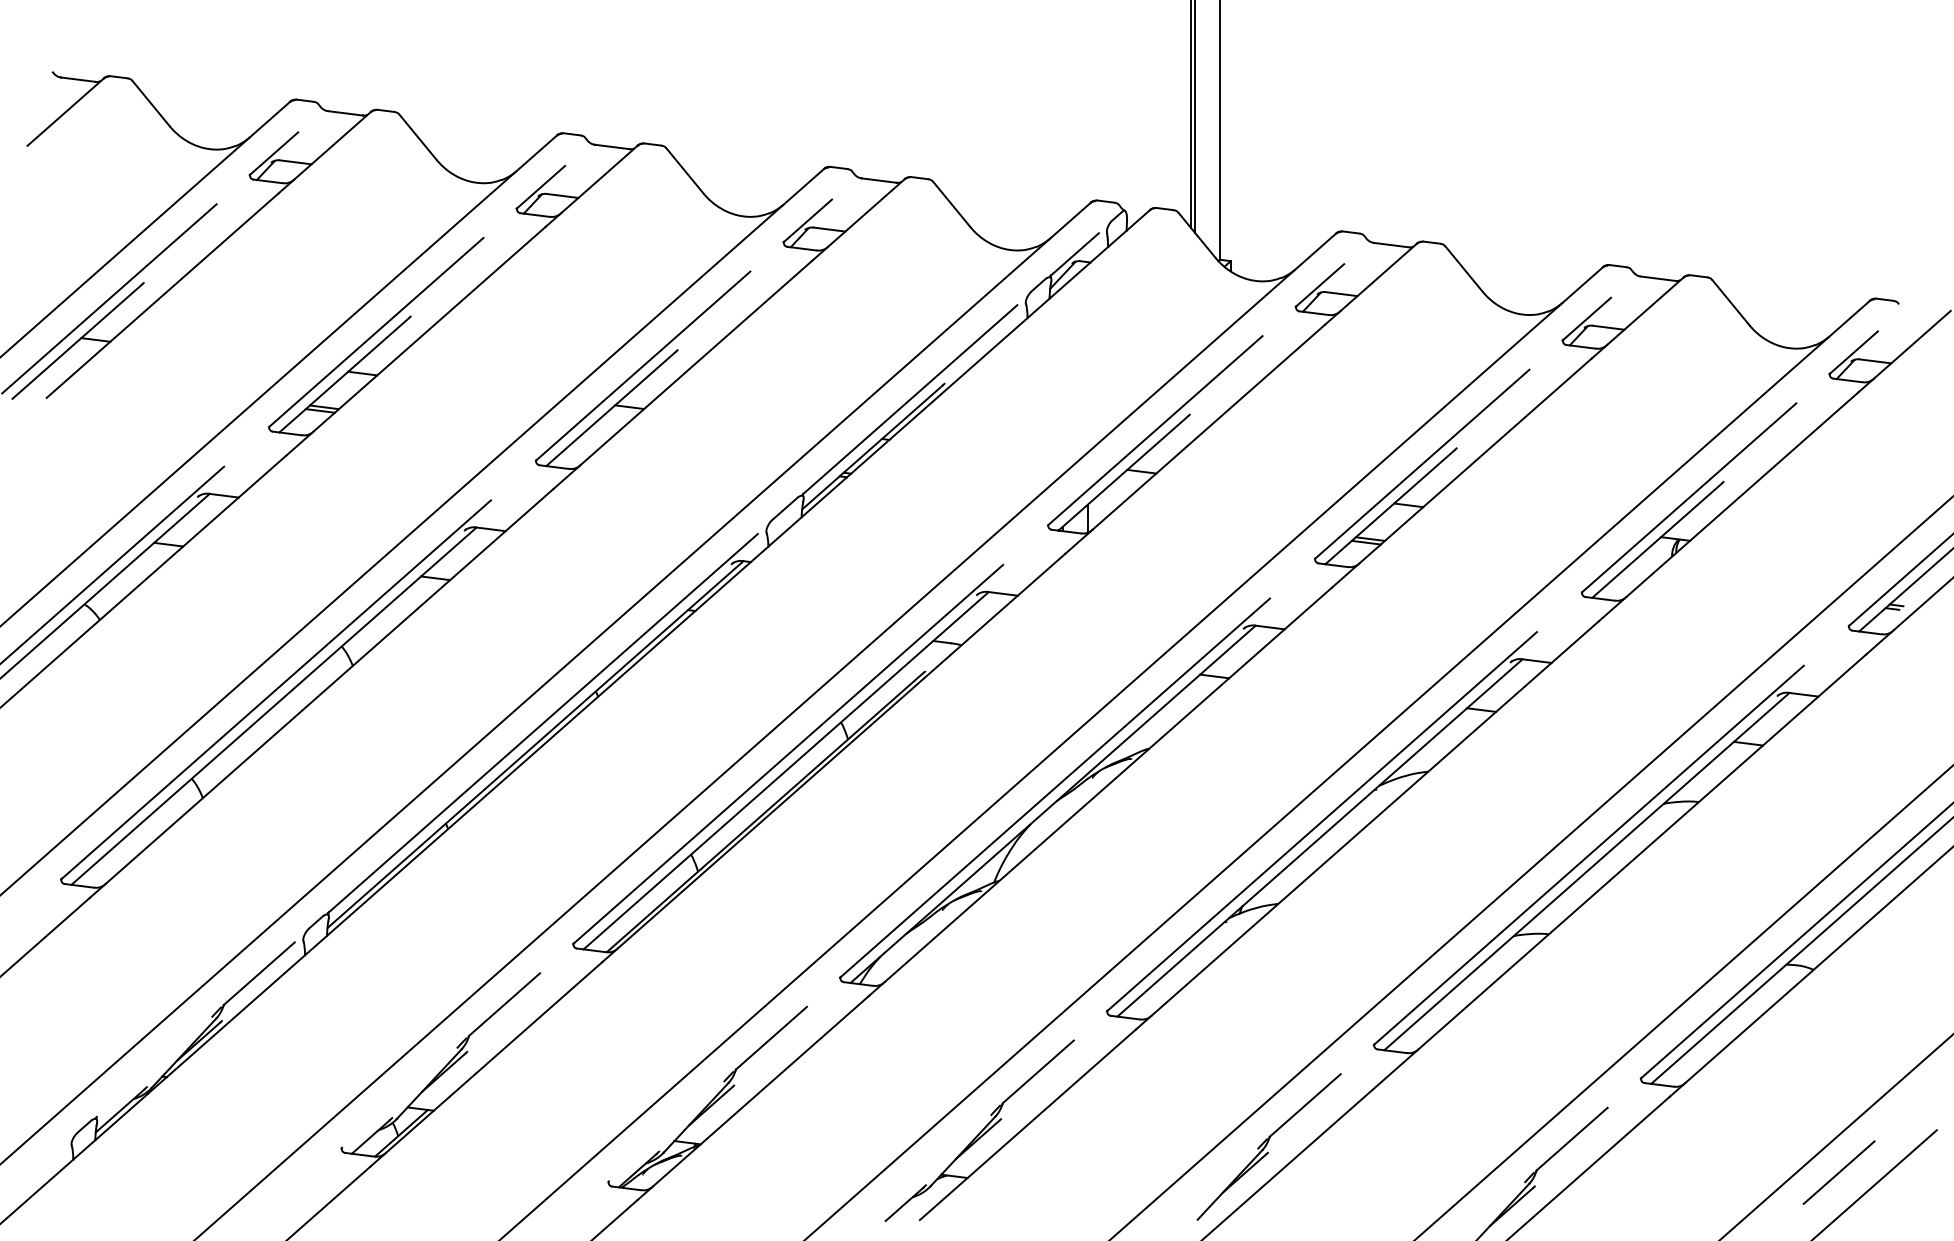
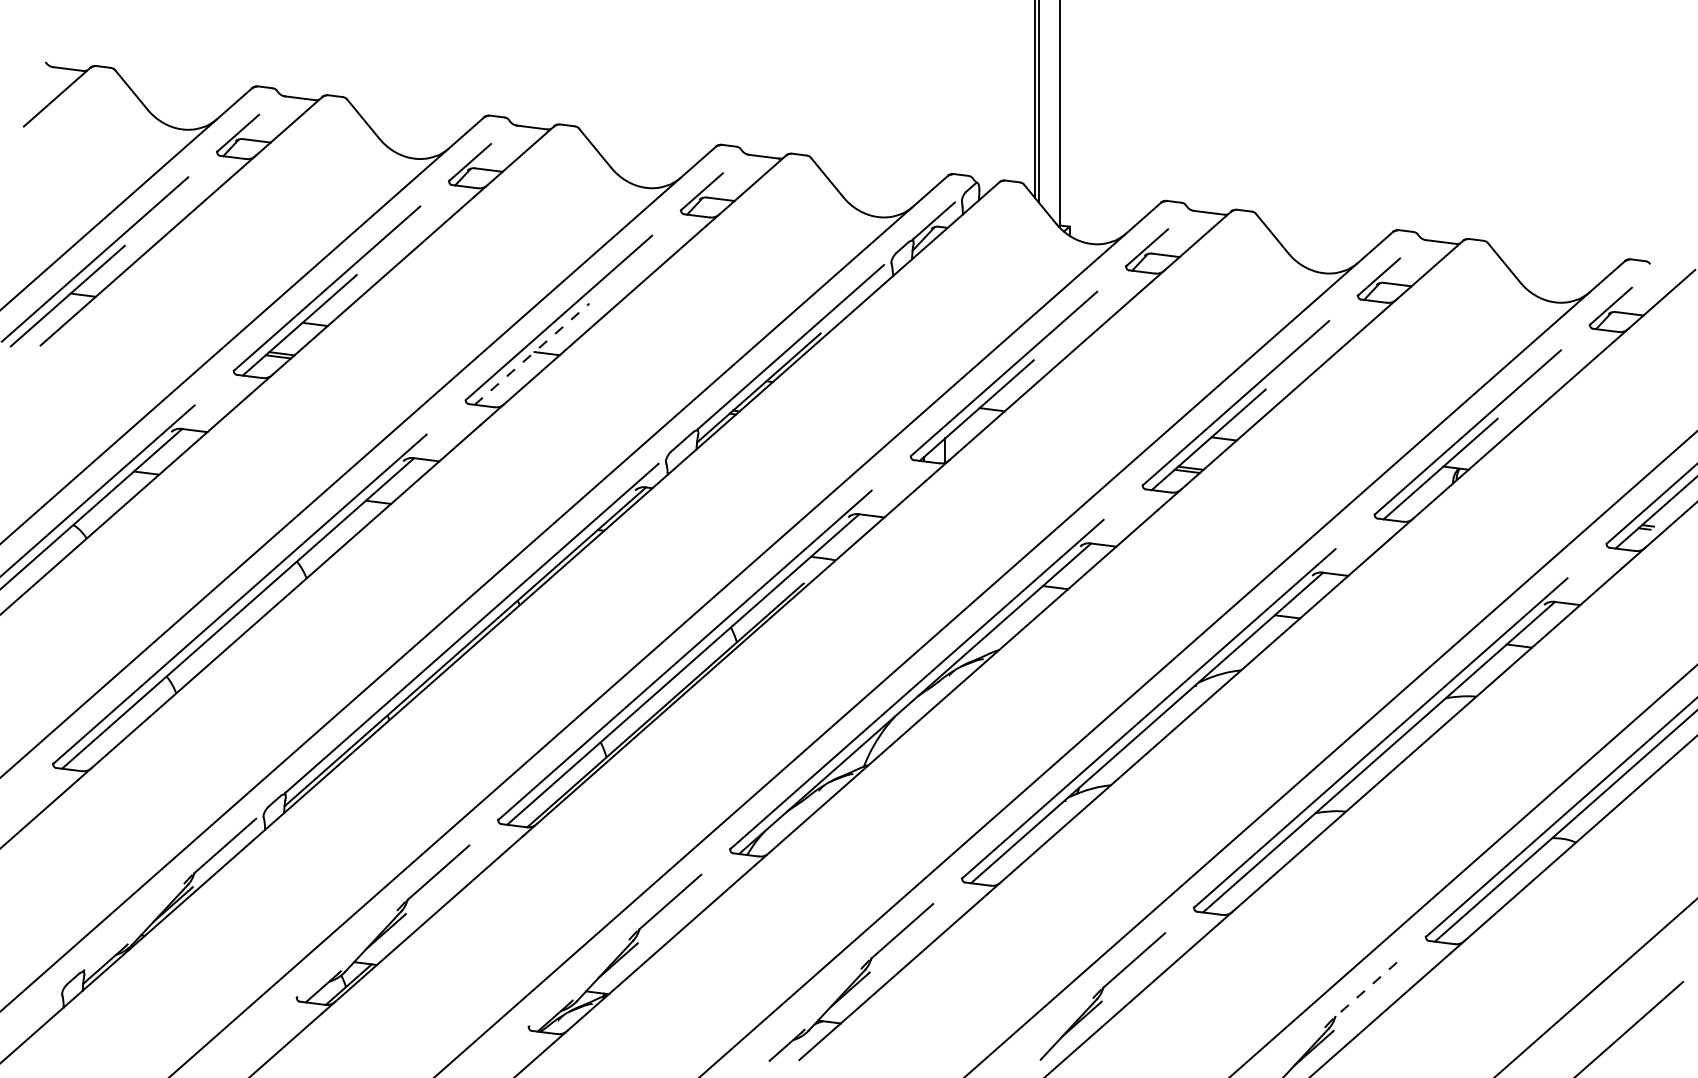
line: (611, 408) -> (531, 354), solid -> dashed
line: (1571, 1139) -> (1365, 990), solid -> dashed
line: (1838, 1172) -> (1597, 1018), removed

